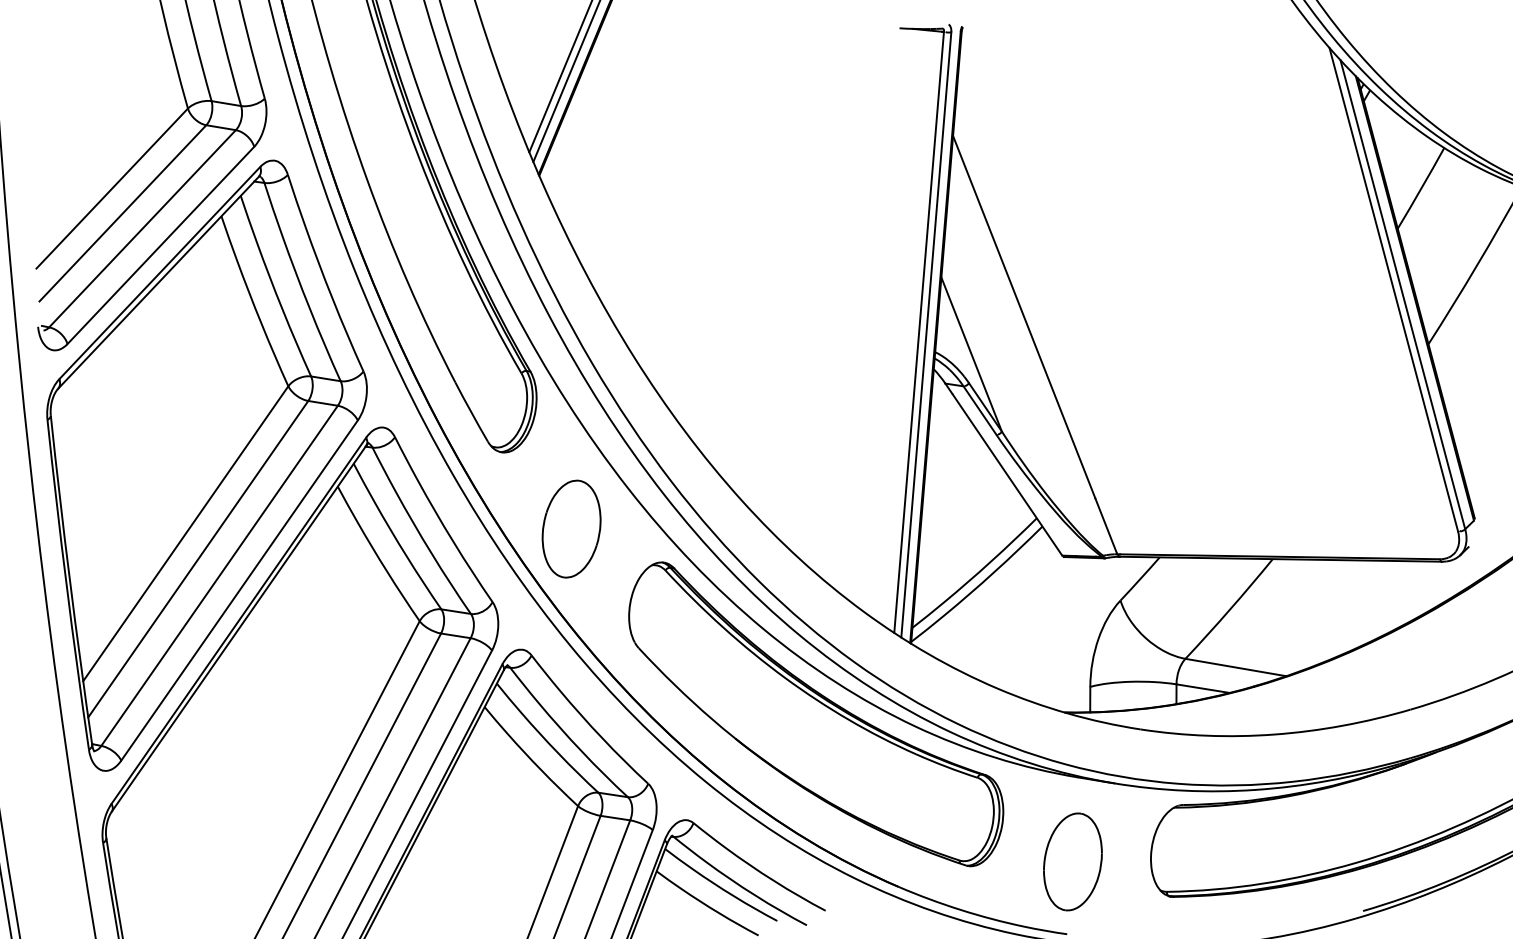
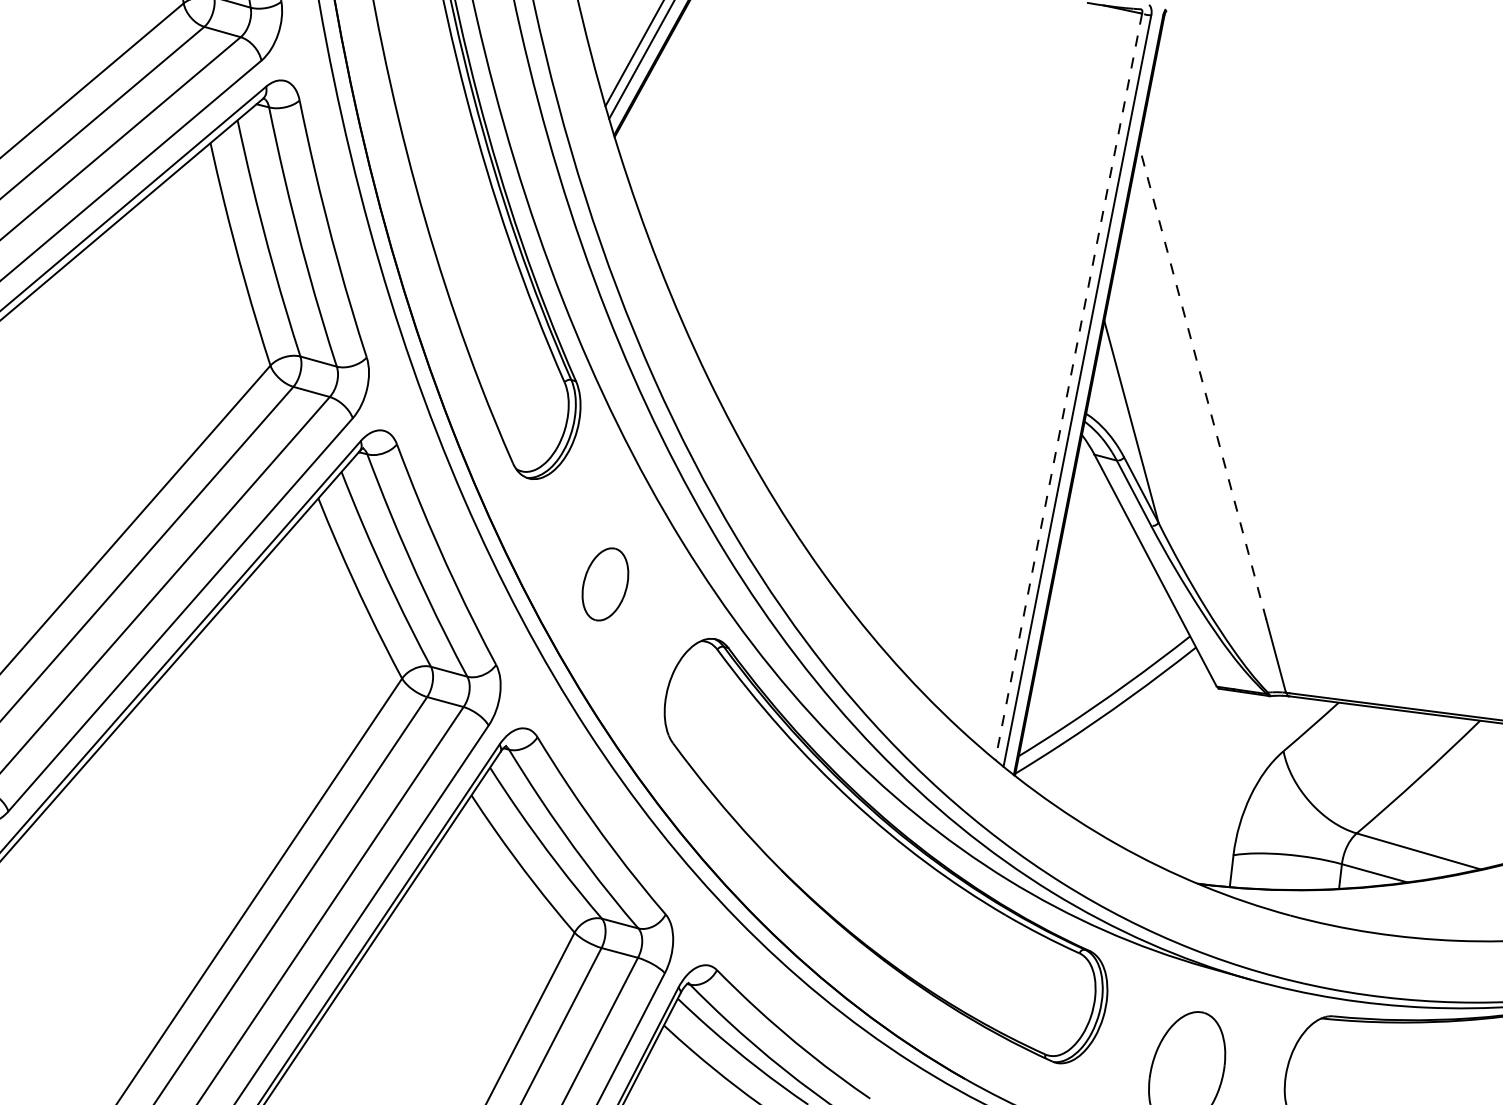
line: (1024, 317) -> (1202, 382), solid -> dashed
line: (919, 332) -> (1069, 386), solid -> dashed
part: (571, 528) -> (605, 583), size x0.6

